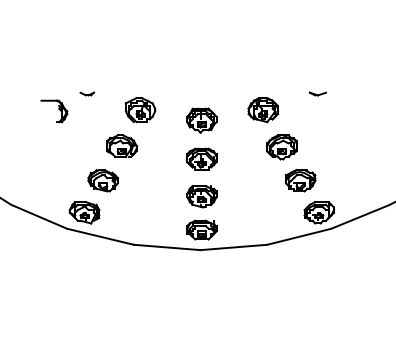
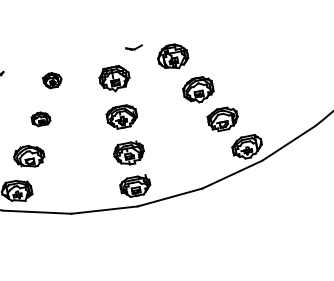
part: (317, 93) -> (133, 47), moved
part: (140, 110) -> (52, 80), size x0.6
part: (121, 145) -> (40, 118), size x0.6

